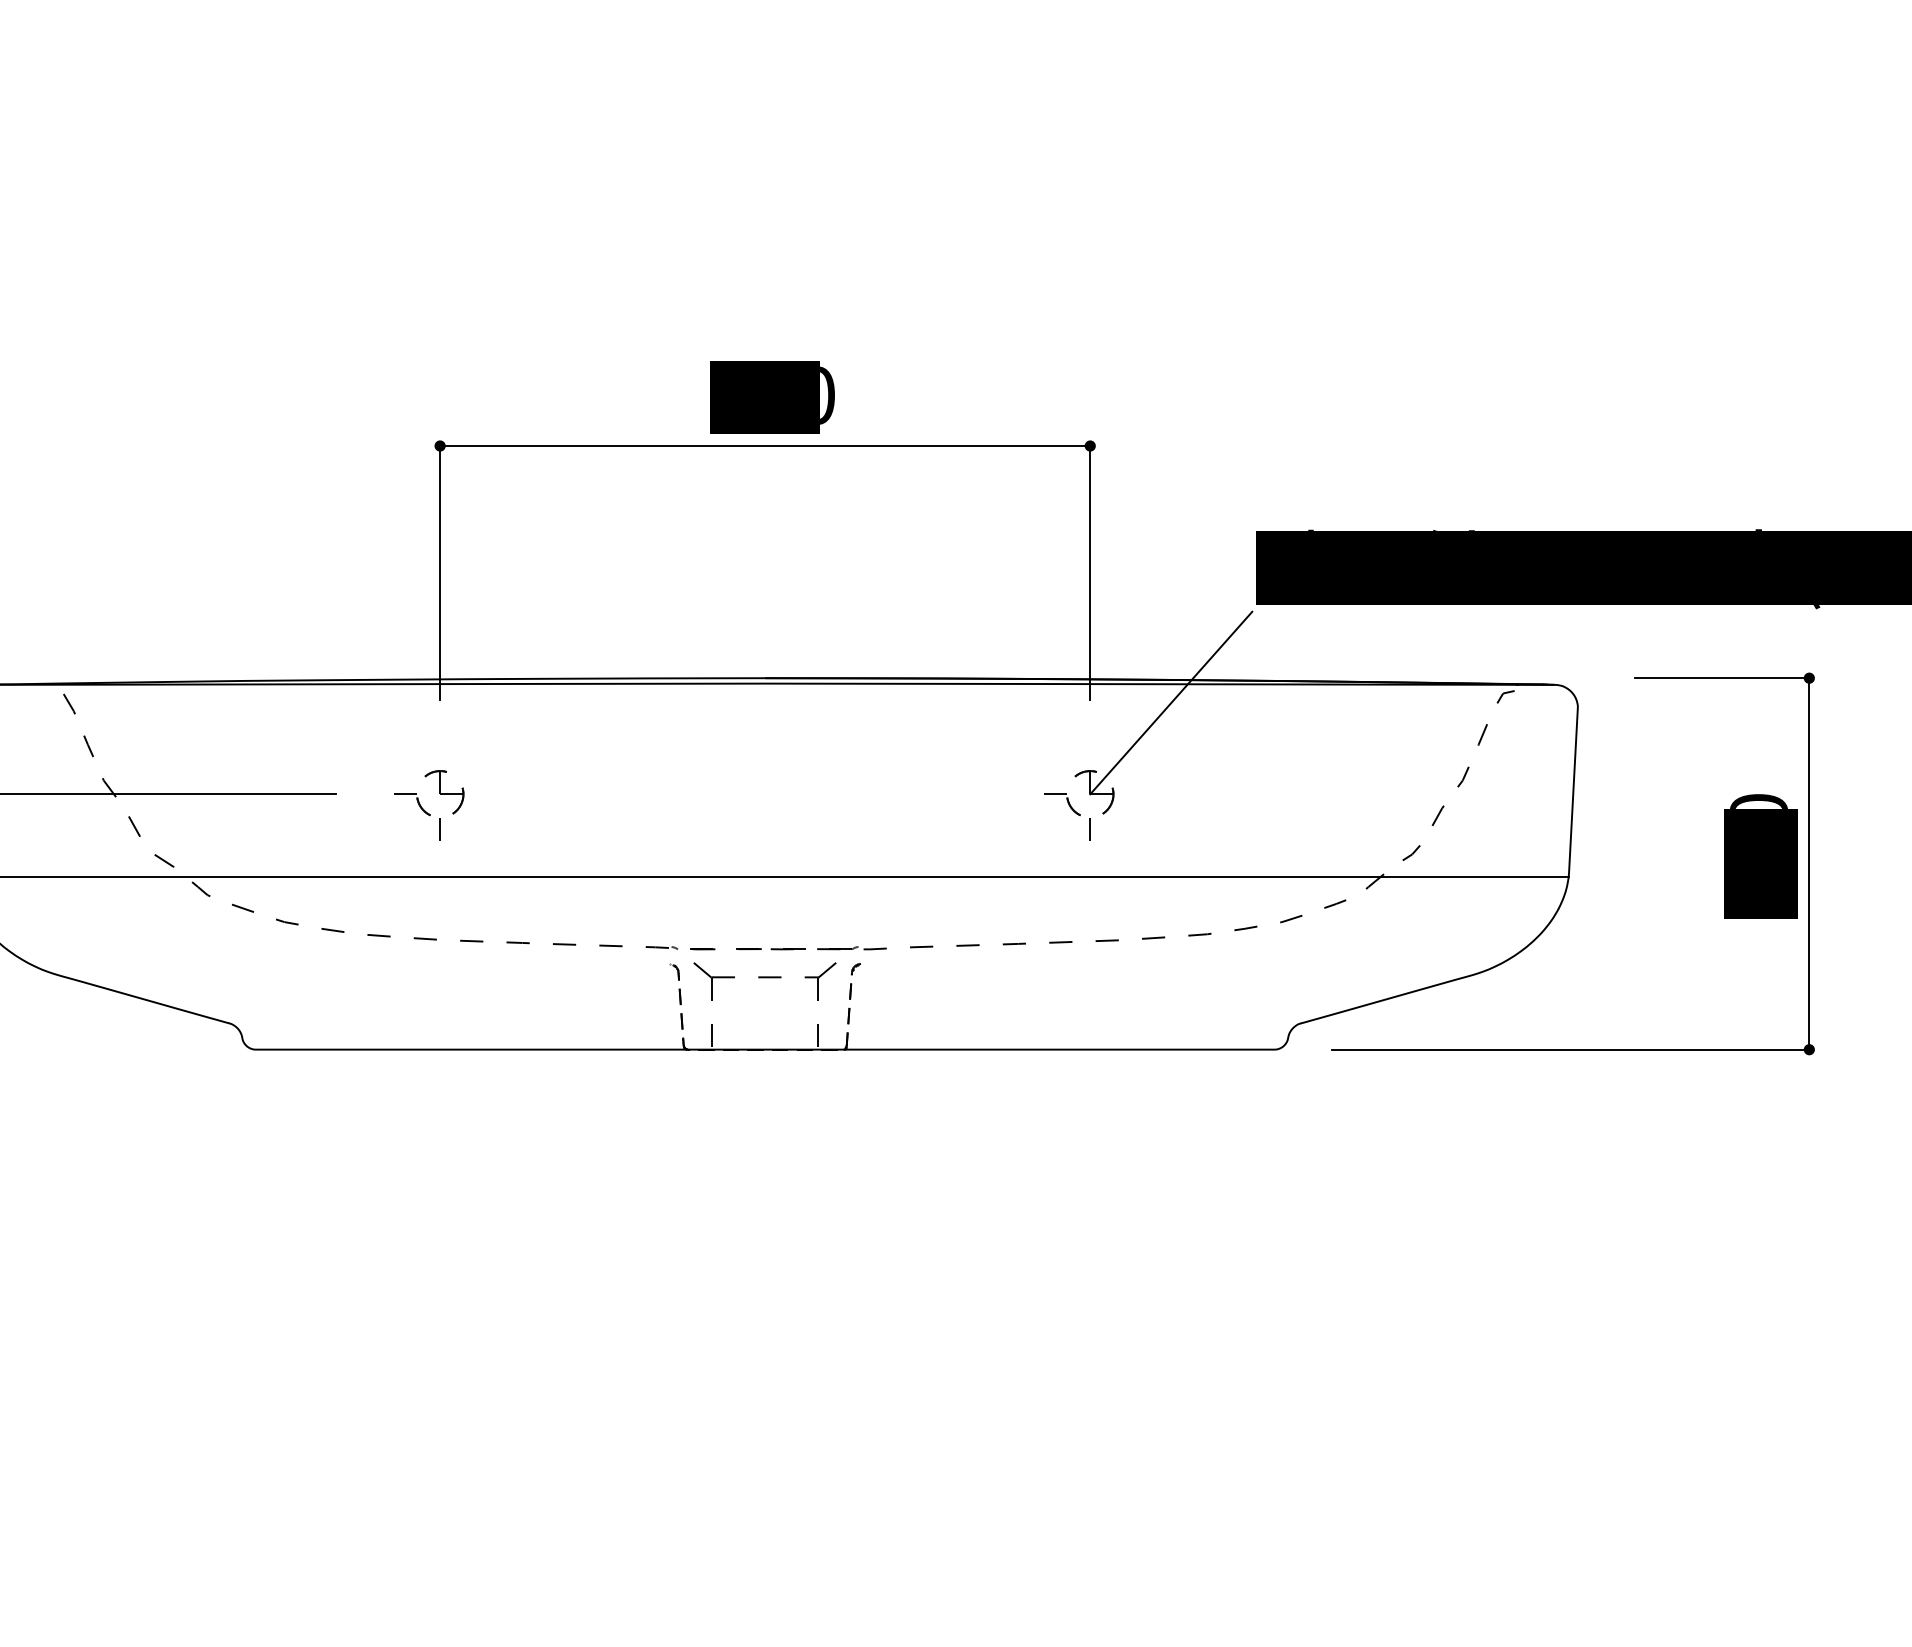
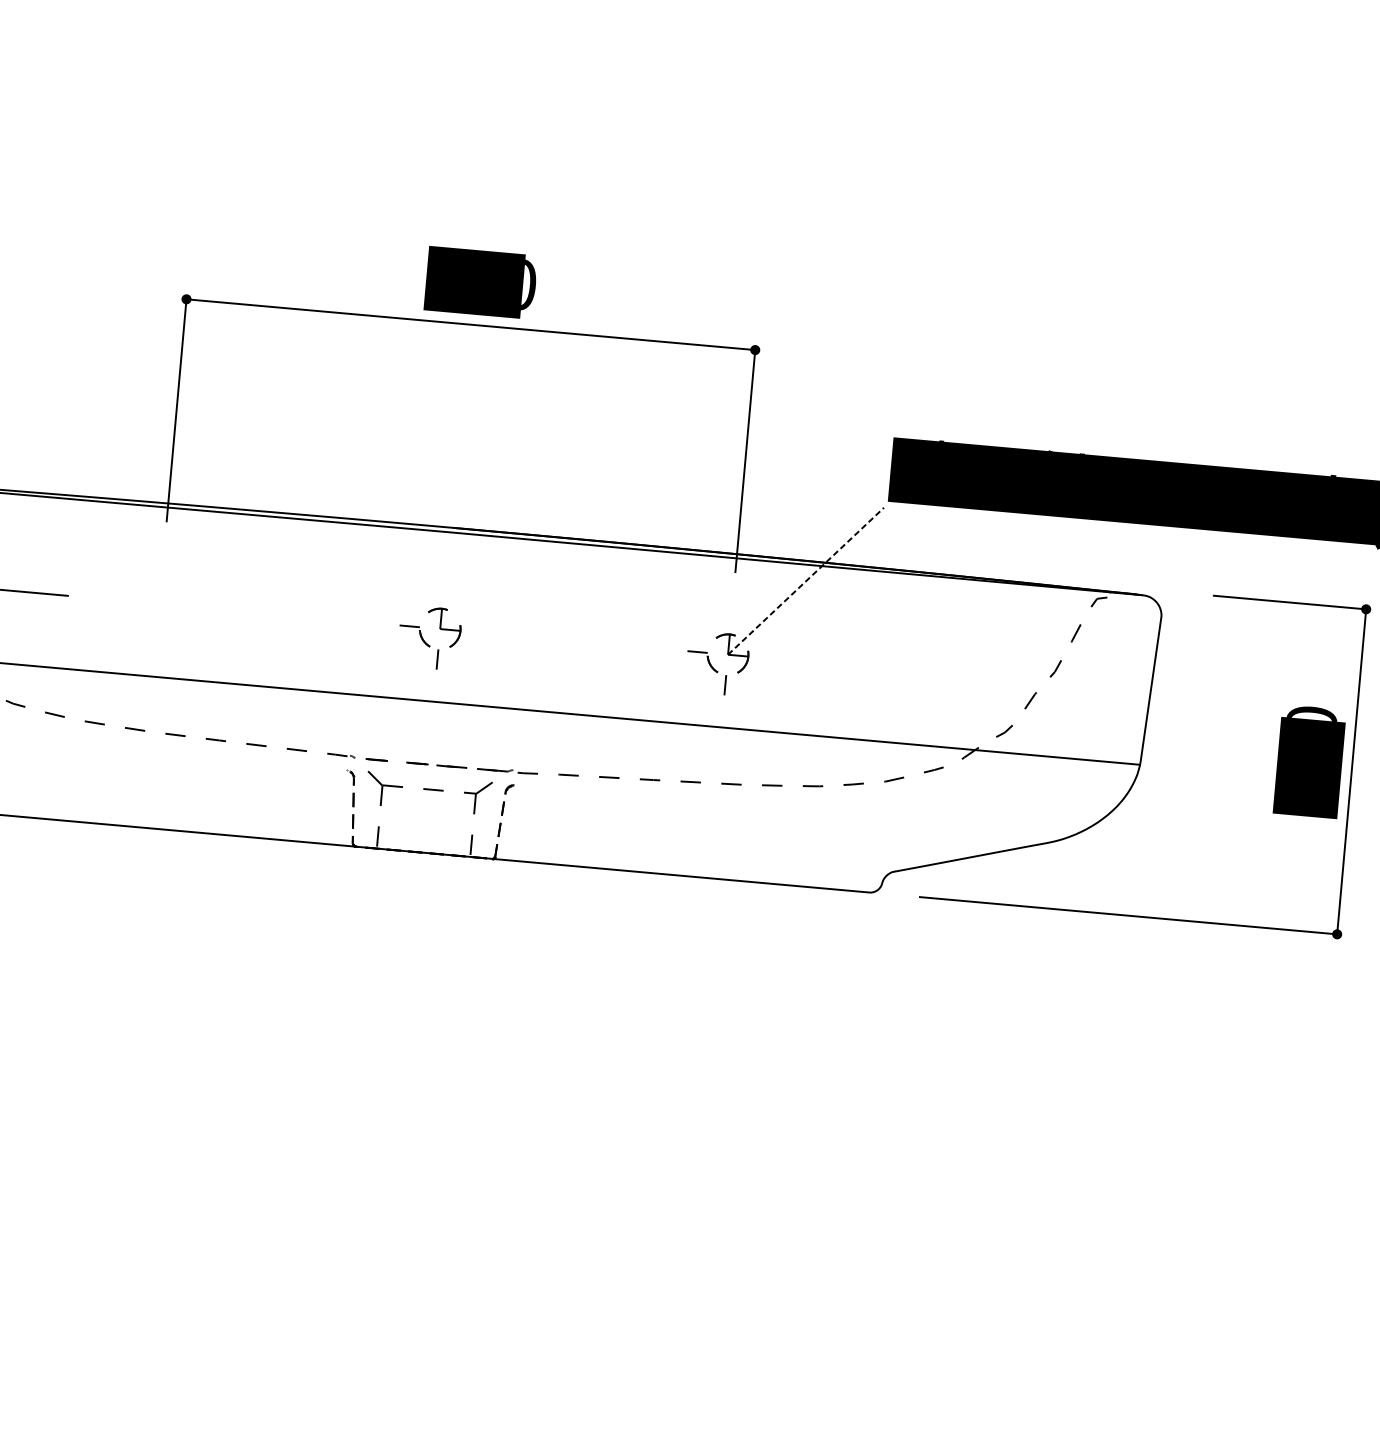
line: (1171, 702) -> (806, 580), solid -> dashed
part: (424, 809) -> (425, 641), moved

